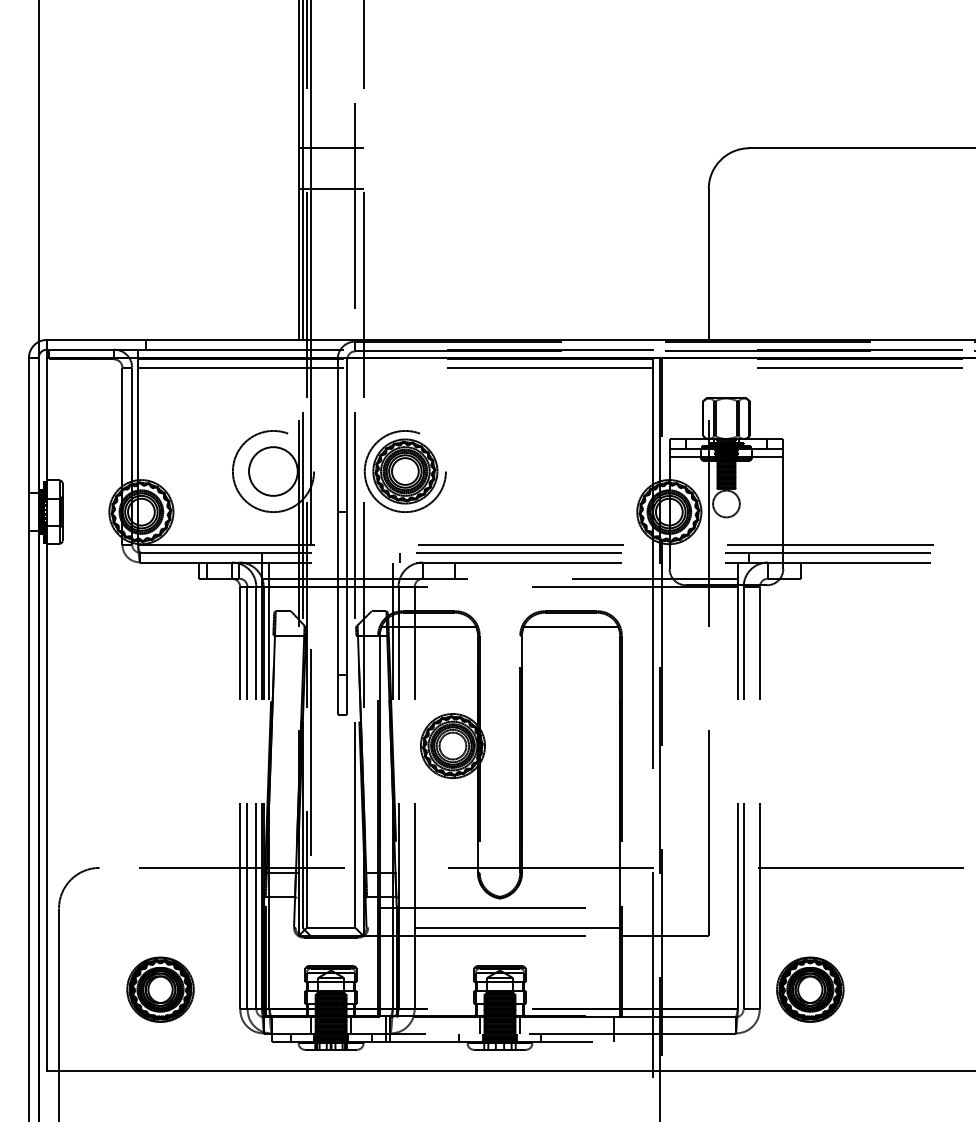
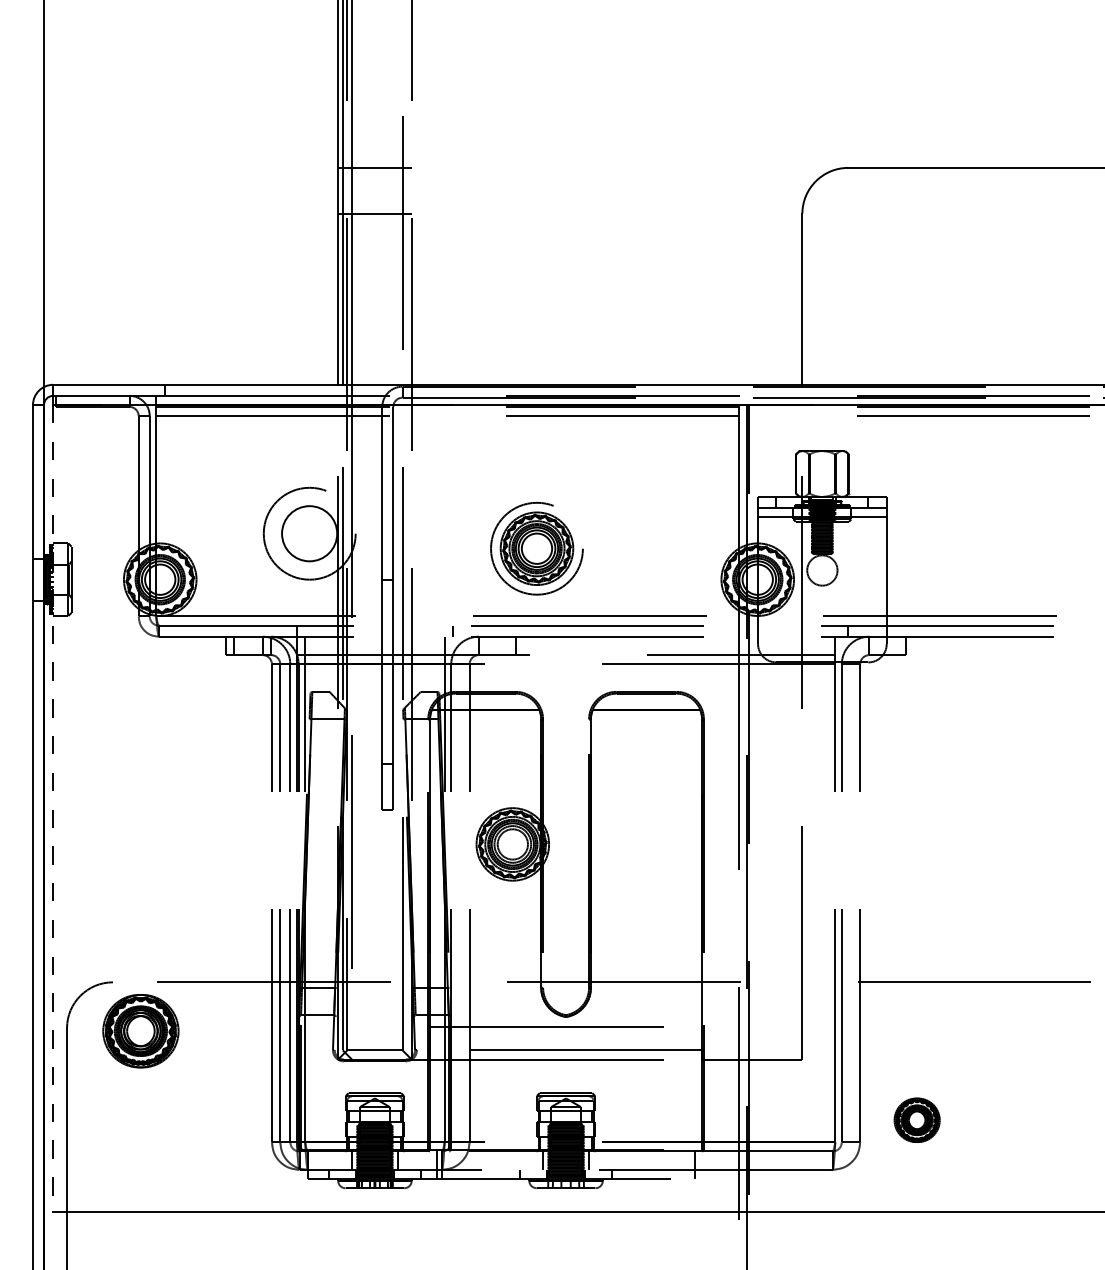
part: (404, 471) -> (536, 548), moved
line: (47, 714) -> (53, 808), solid -> dashed
part: (160, 989) -> (140, 1031), moved
part: (809, 989) -> (916, 1120), size x0.6

